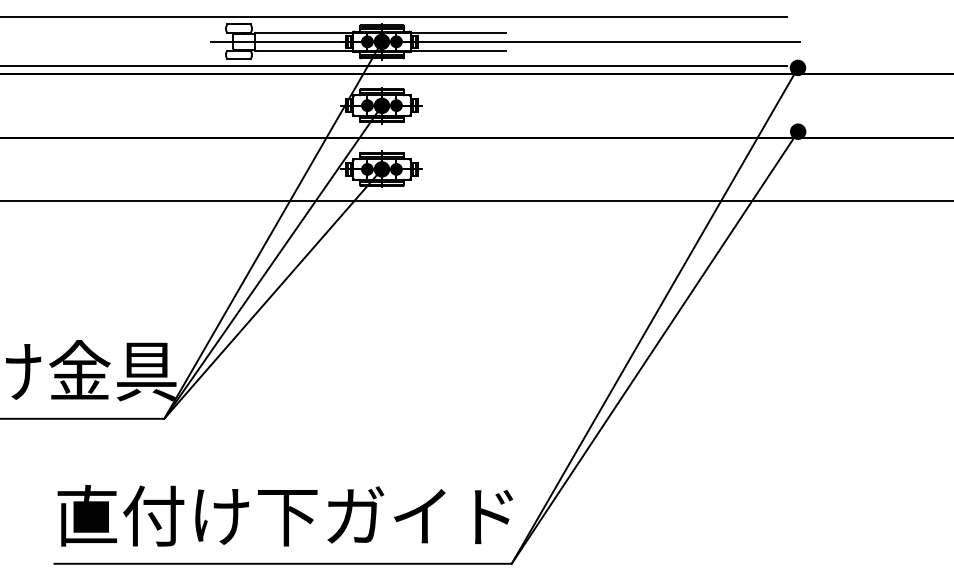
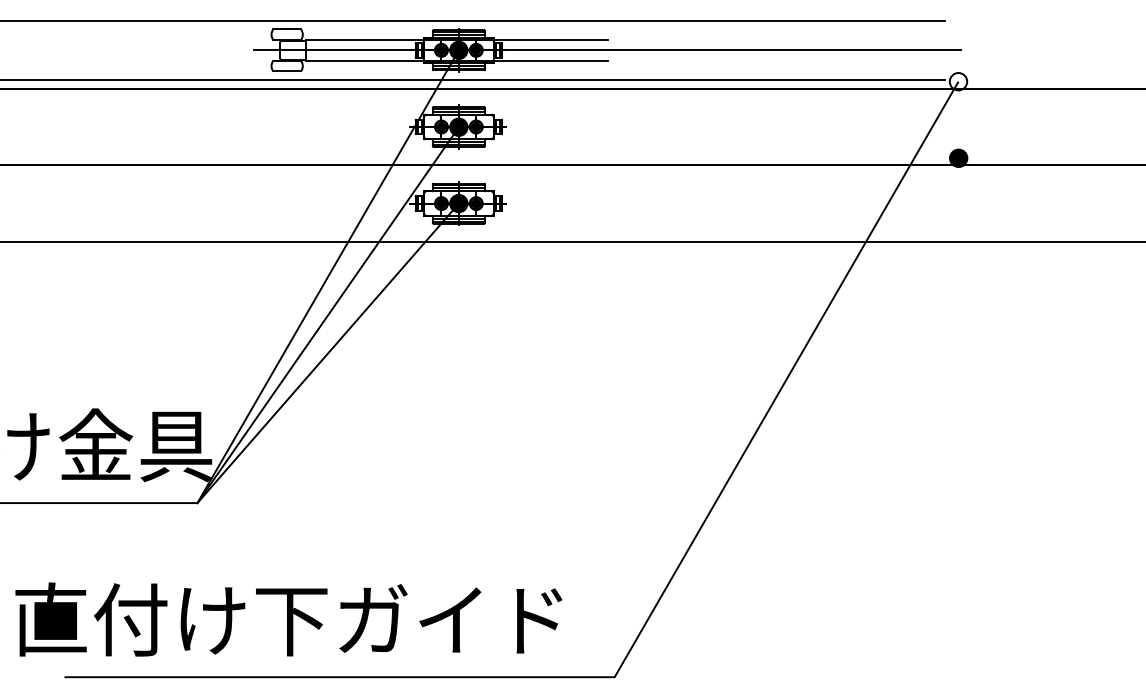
fill: (798, 67) -> (958, 81), removed
line: (654, 347) -> (786, 417), removed
text: (285, 515) -> (288, 619), moved

